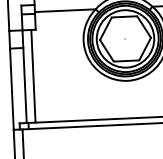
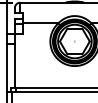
line: (34, 75) -> (20, 60), removed

